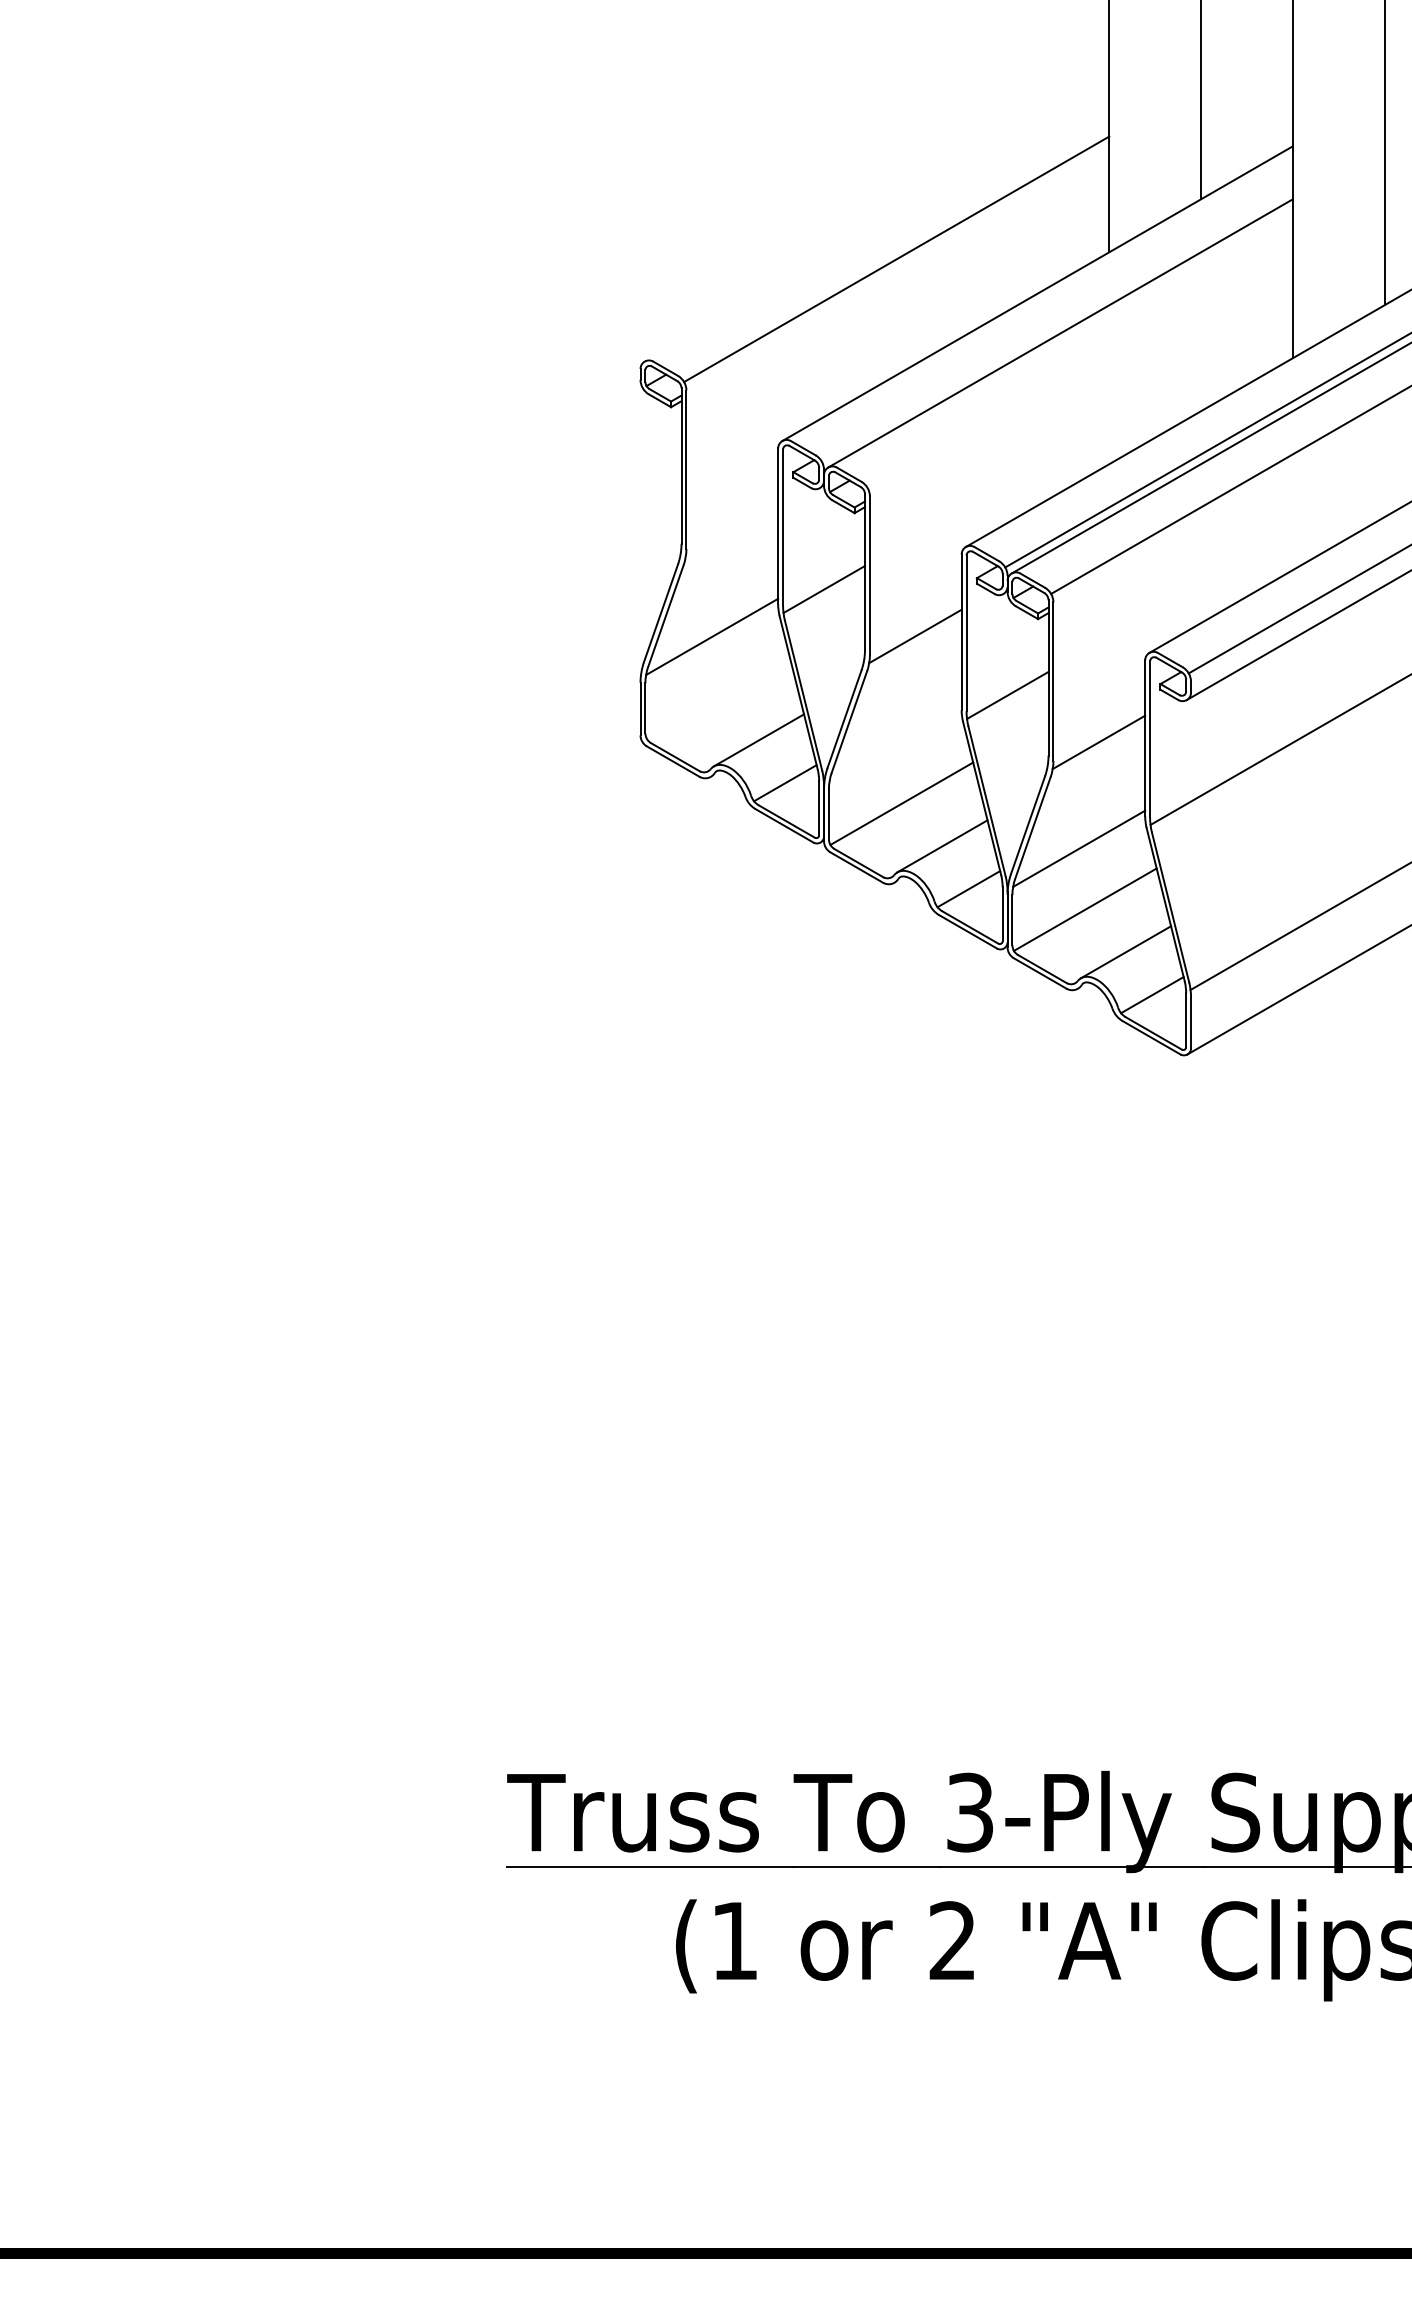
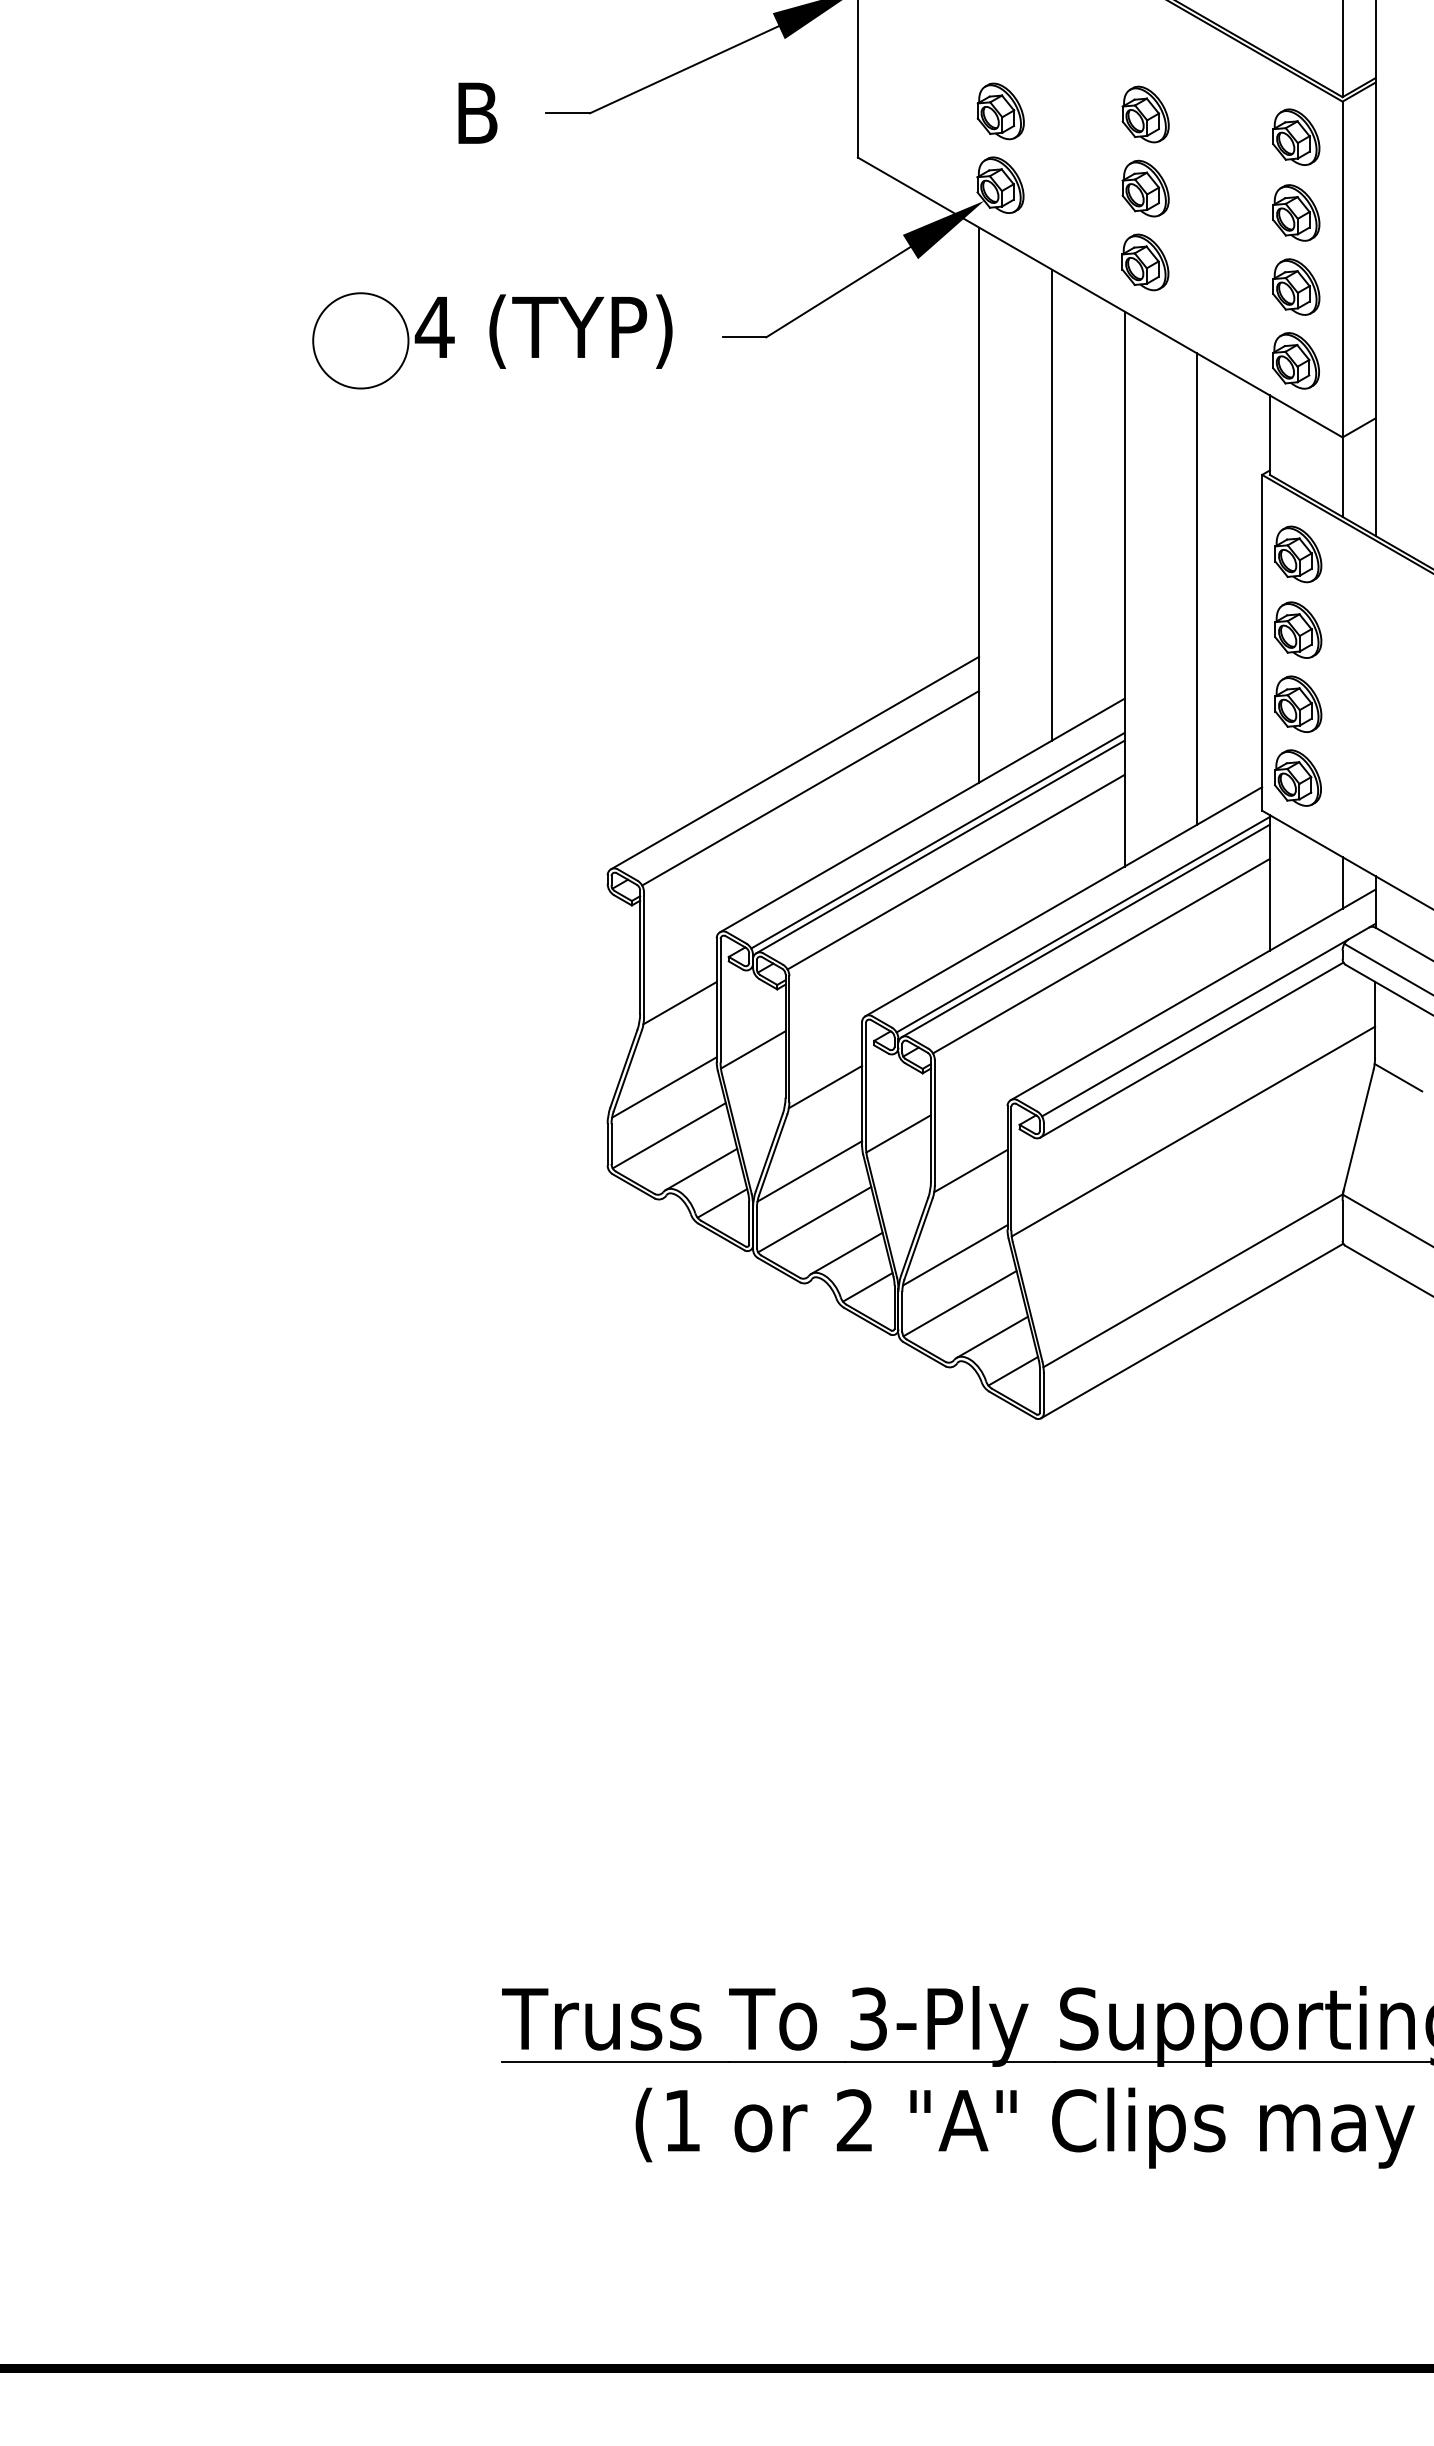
line: (877, 226) -> (795, 762), added
line: (1056, 325) -> (937, 840), added
line: (1079, 364) -> (955, 871), added
line: (731, 530) -> (679, 1003), added
line: (717, 697) -> (668, 1135), added
line: (895, 742) -> (809, 1171), added

